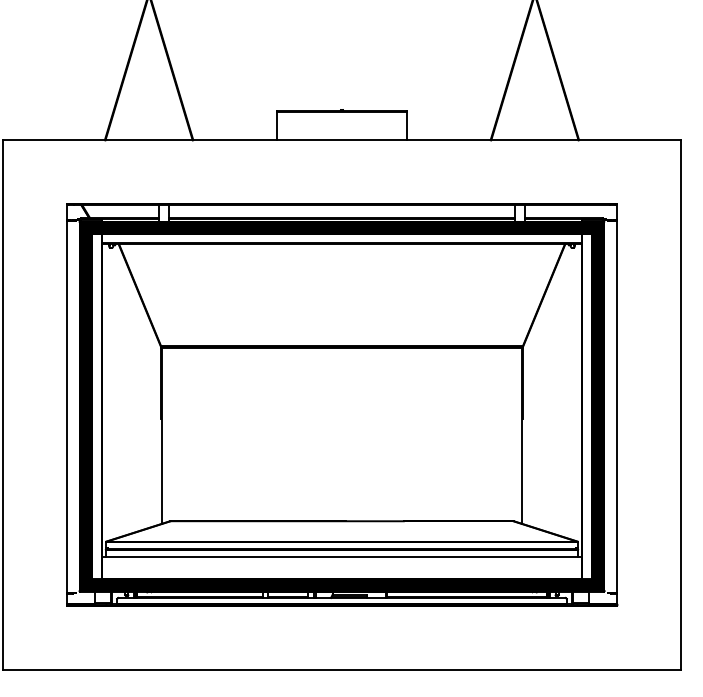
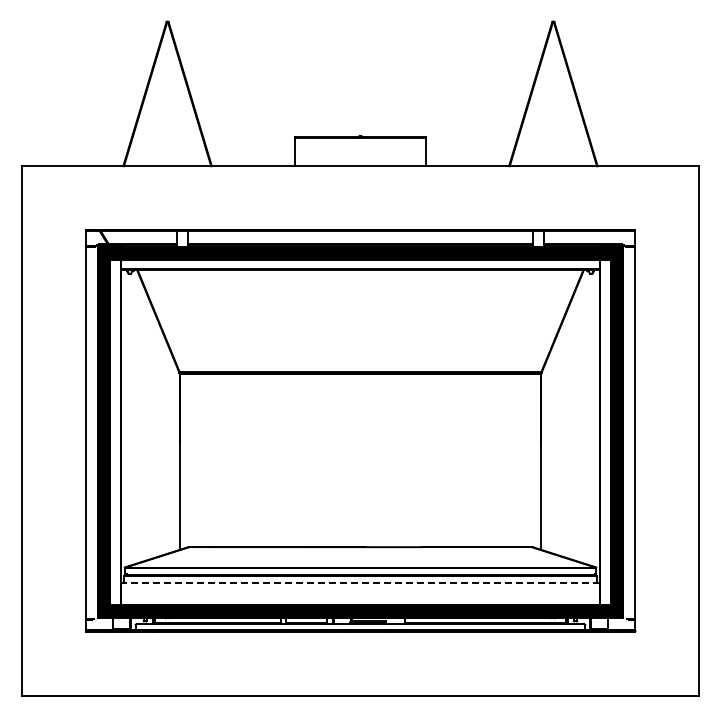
line: (342, 557) -> (360, 583), solid -> dashed

